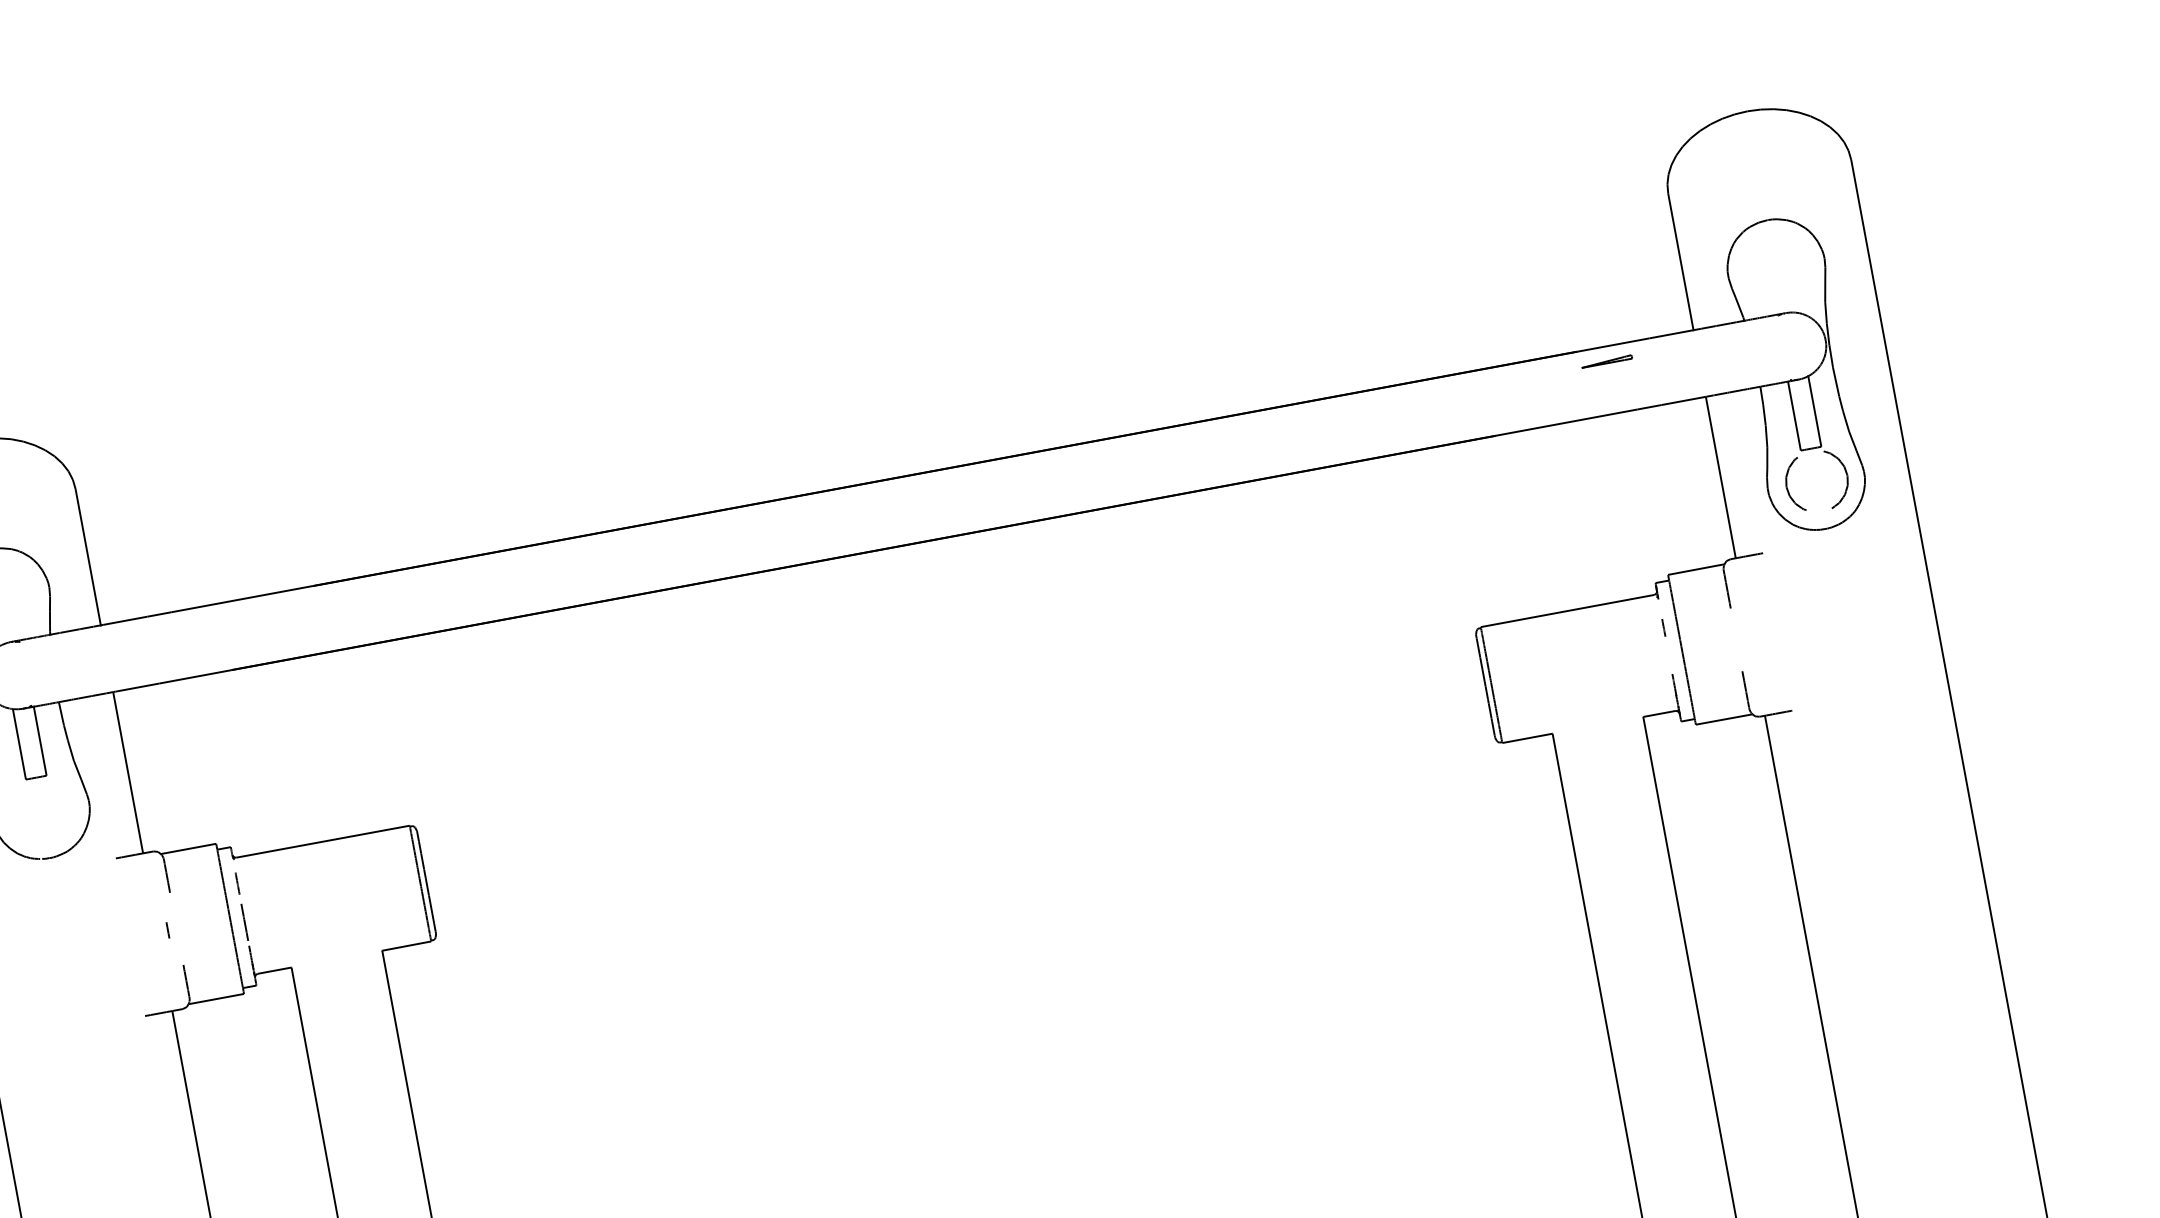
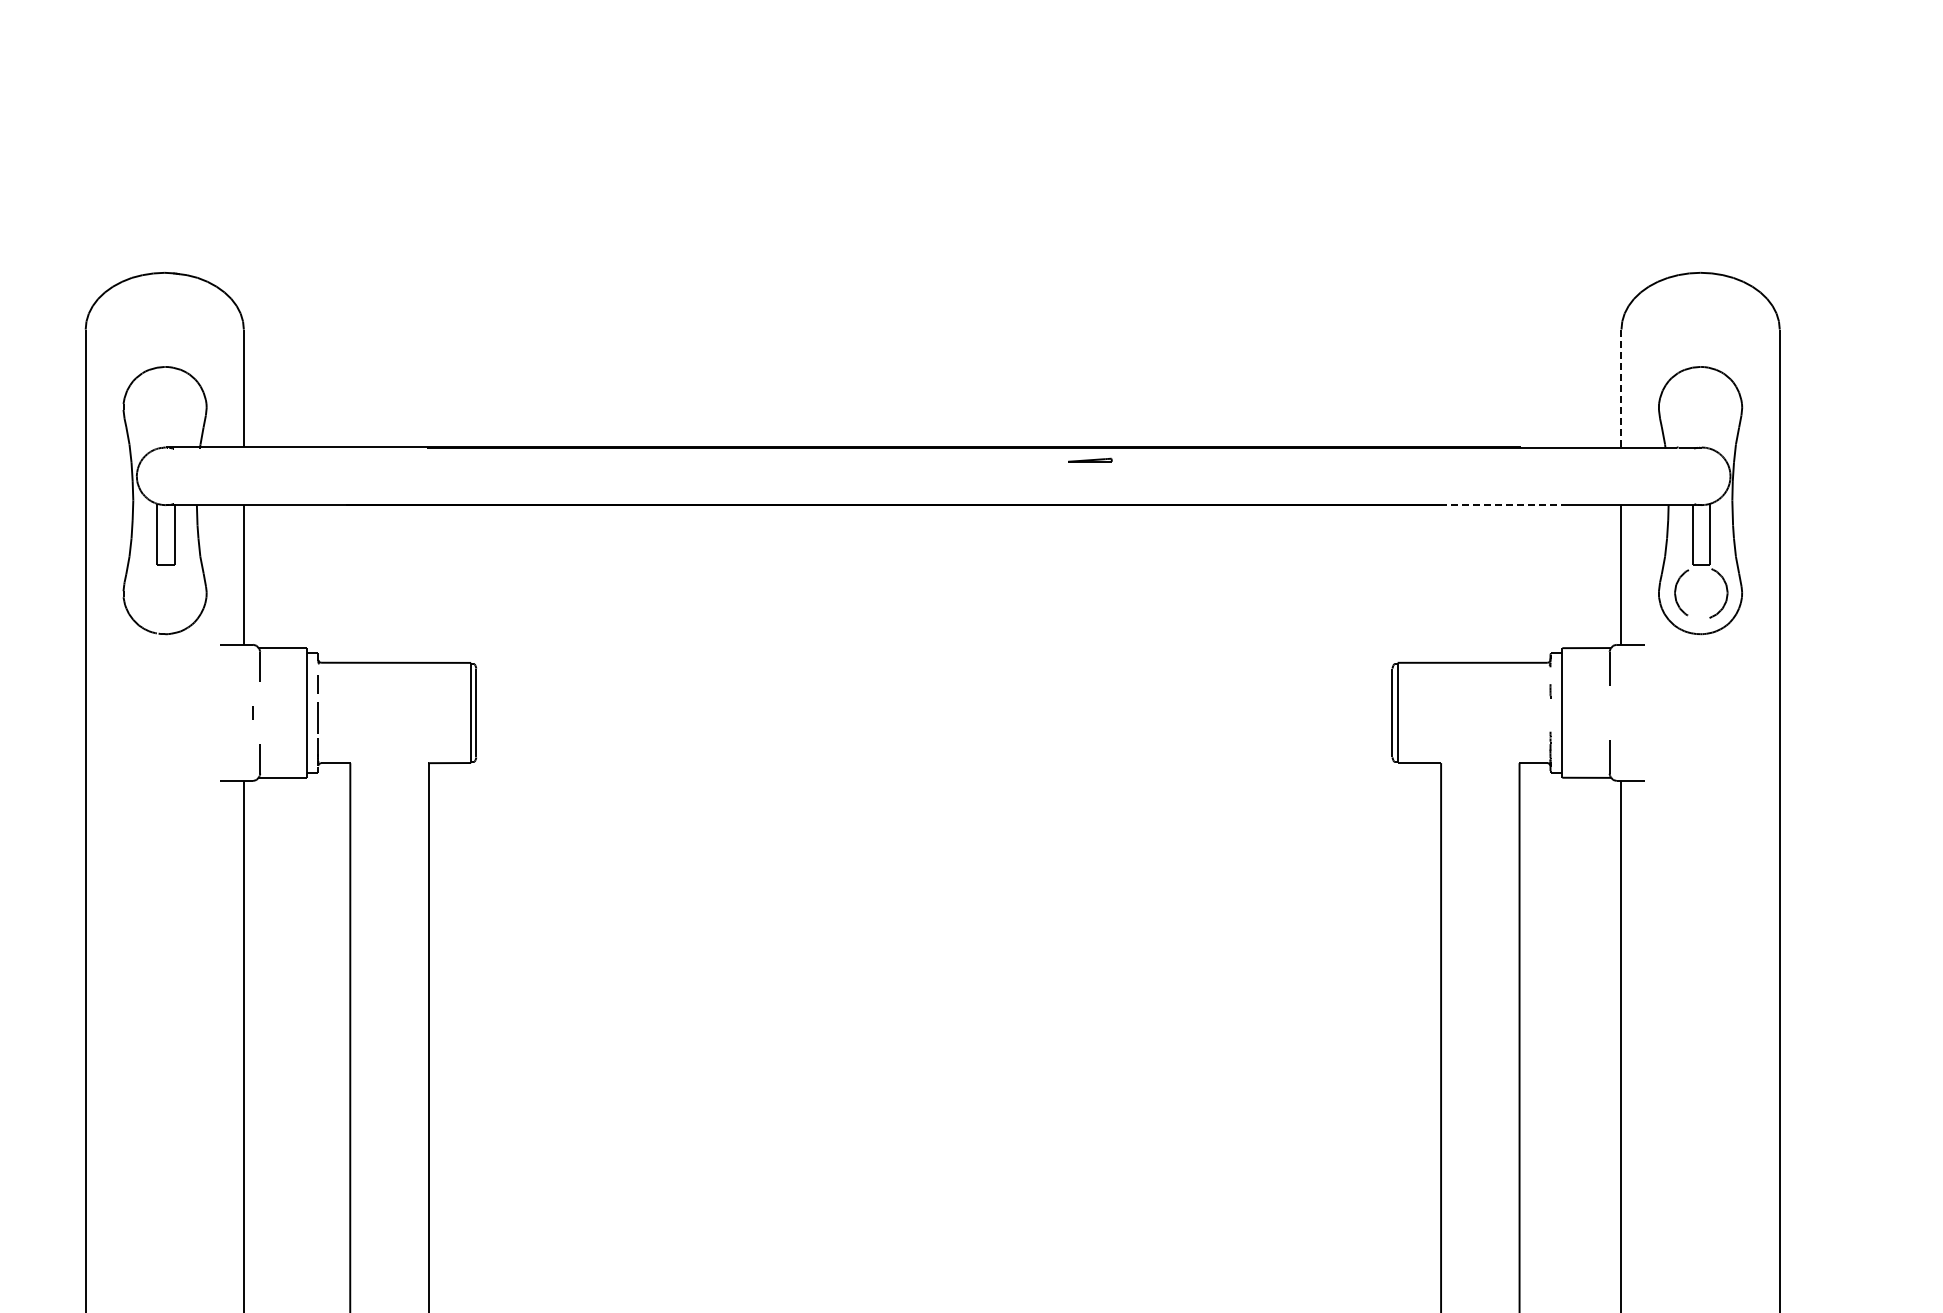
line: (1680, 261) -> (1621, 388), solid -> dashed
part: (1607, 360) -> (1090, 459), moved
line: (1567, 422) -> (1501, 505), solid -> dashed

